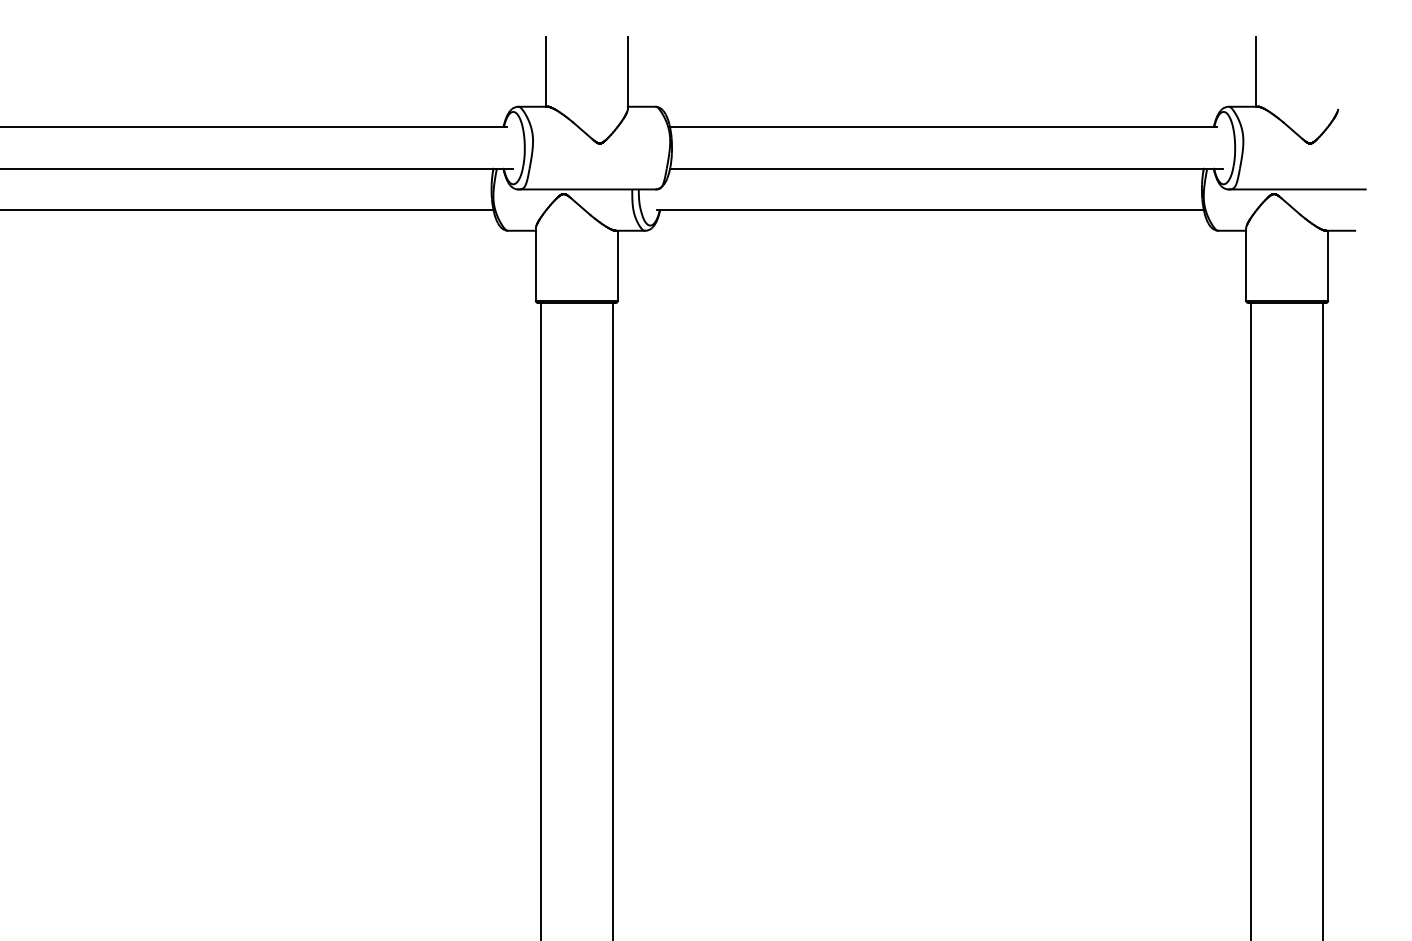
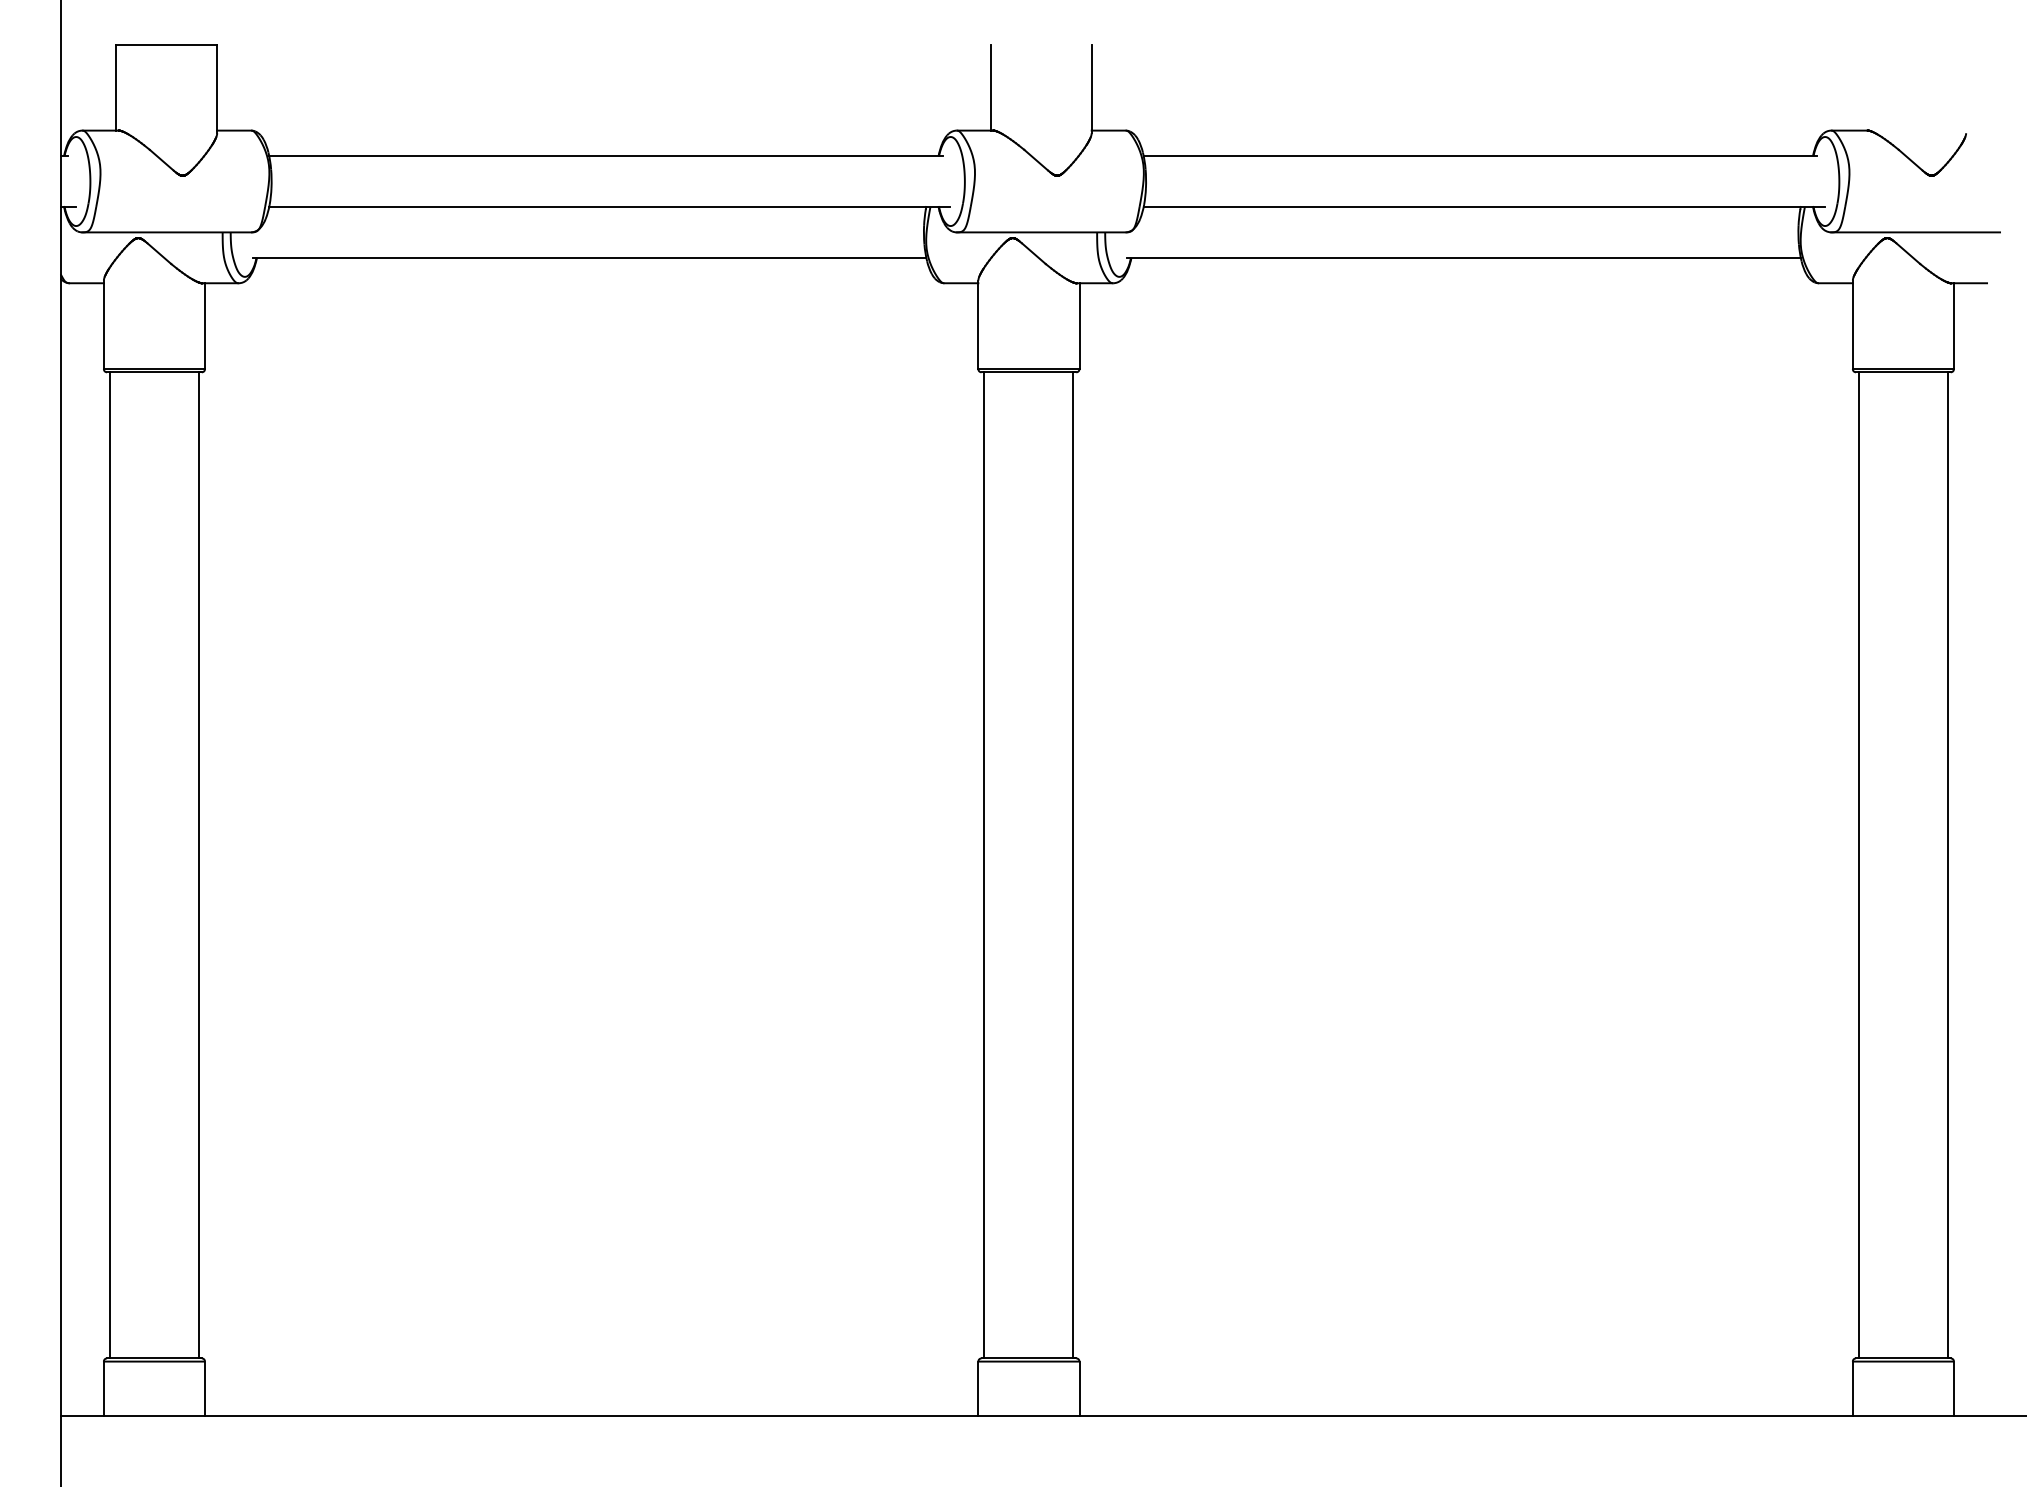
line: (1256, 71) -> (1865, 87), removed

